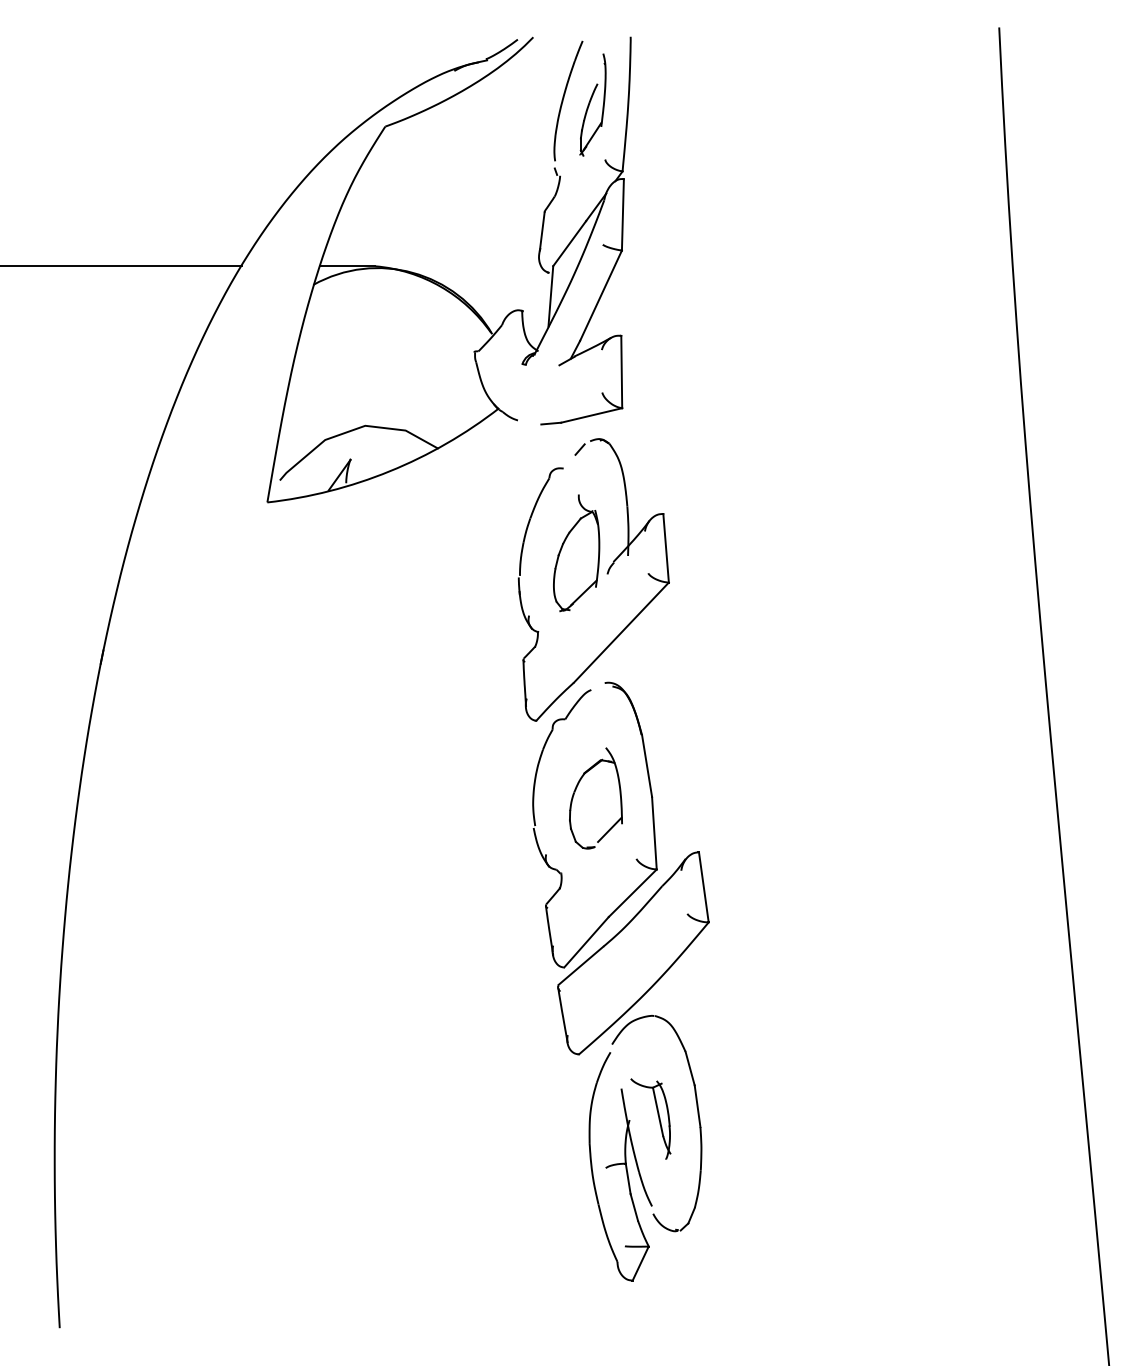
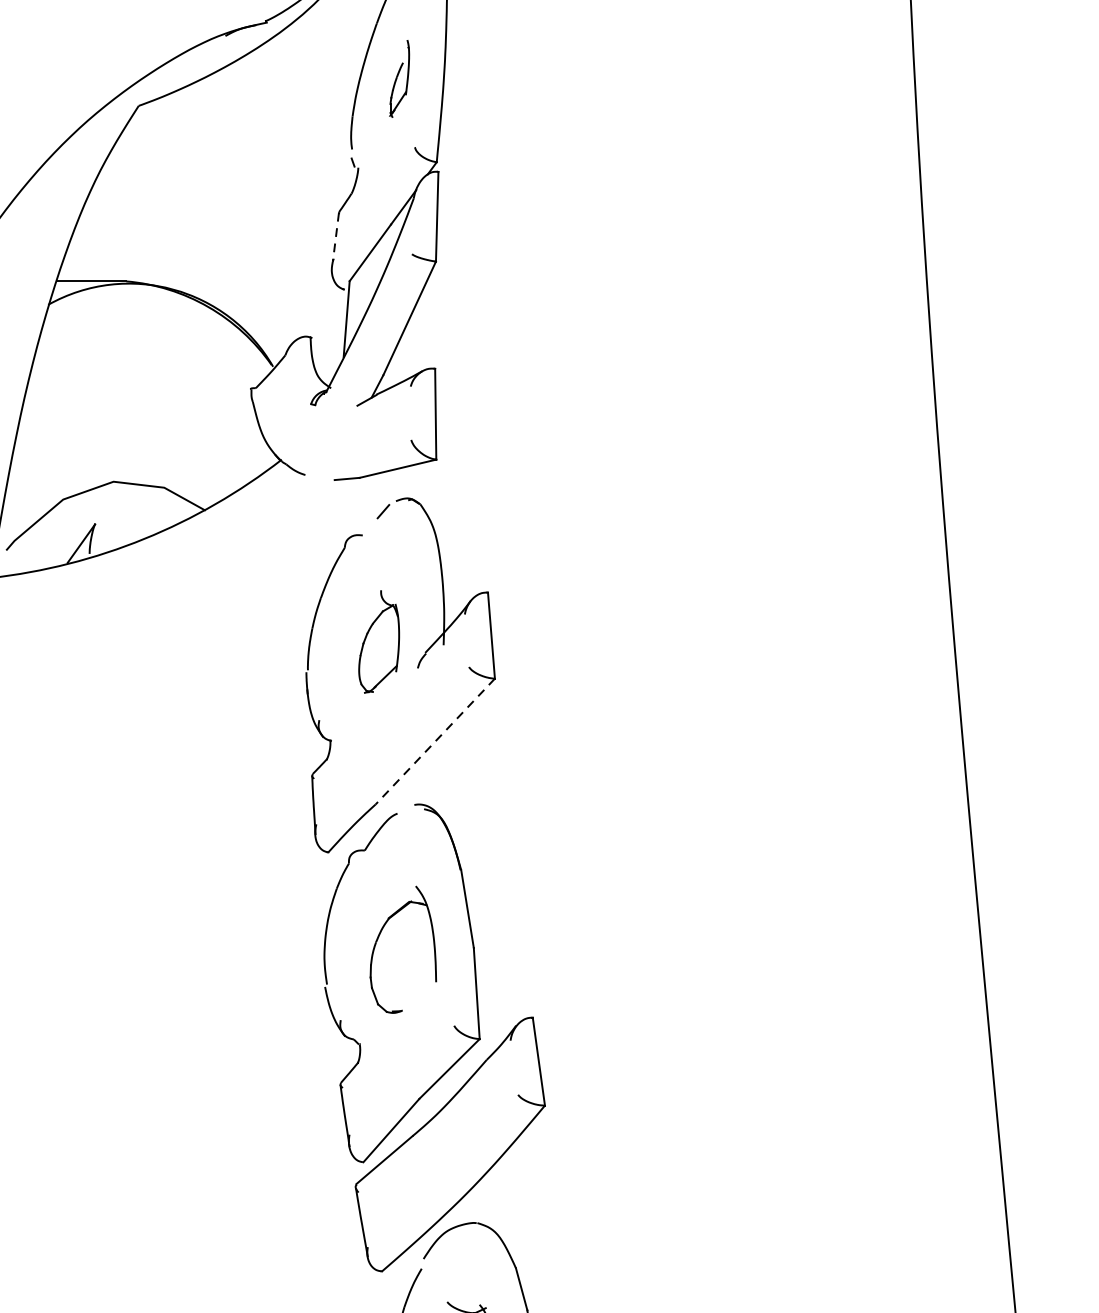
part: (592, 104) -> (398, 78), size x0.6
line: (542, 231) -> (336, 237), solid -> dashed
part: (576, 553) -> (378, 642), size x0.7
line: (621, 632) -> (435, 741), solid -> dashed
line: (609, 829) -> (420, 988), removed

